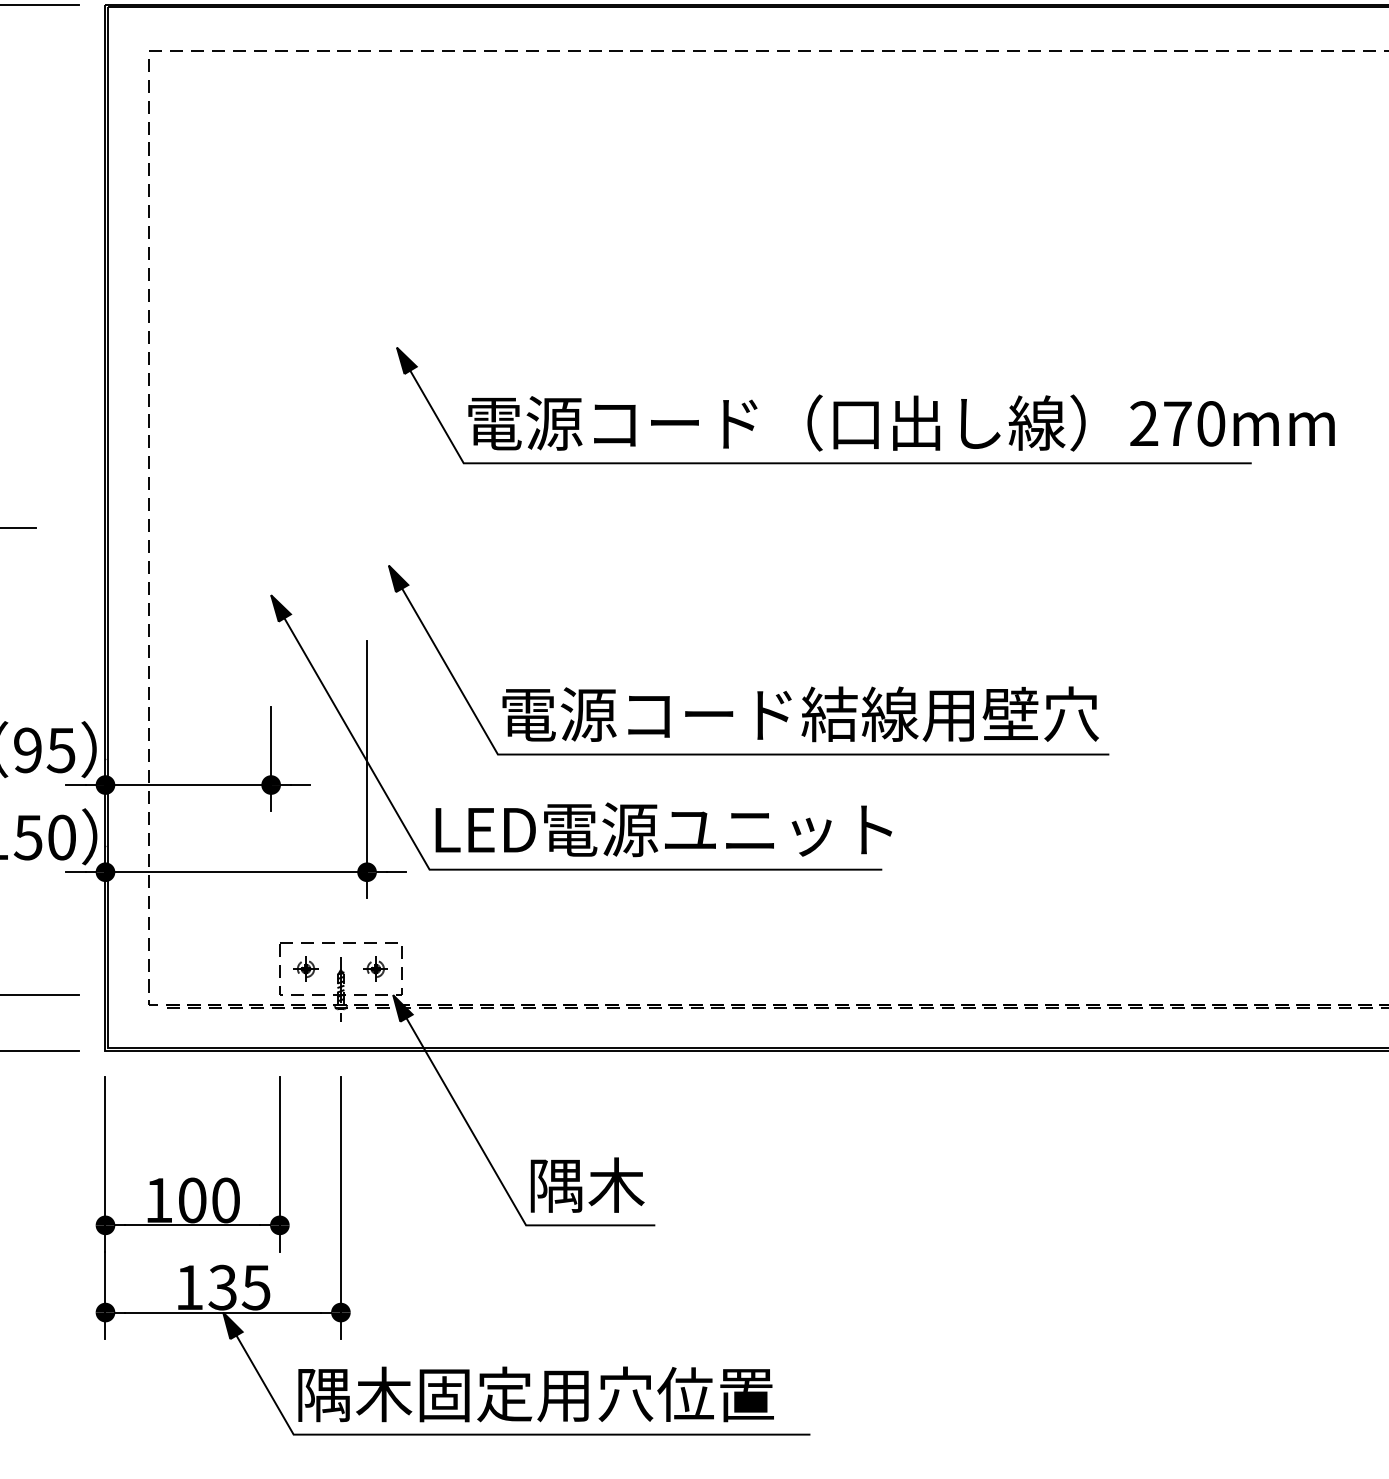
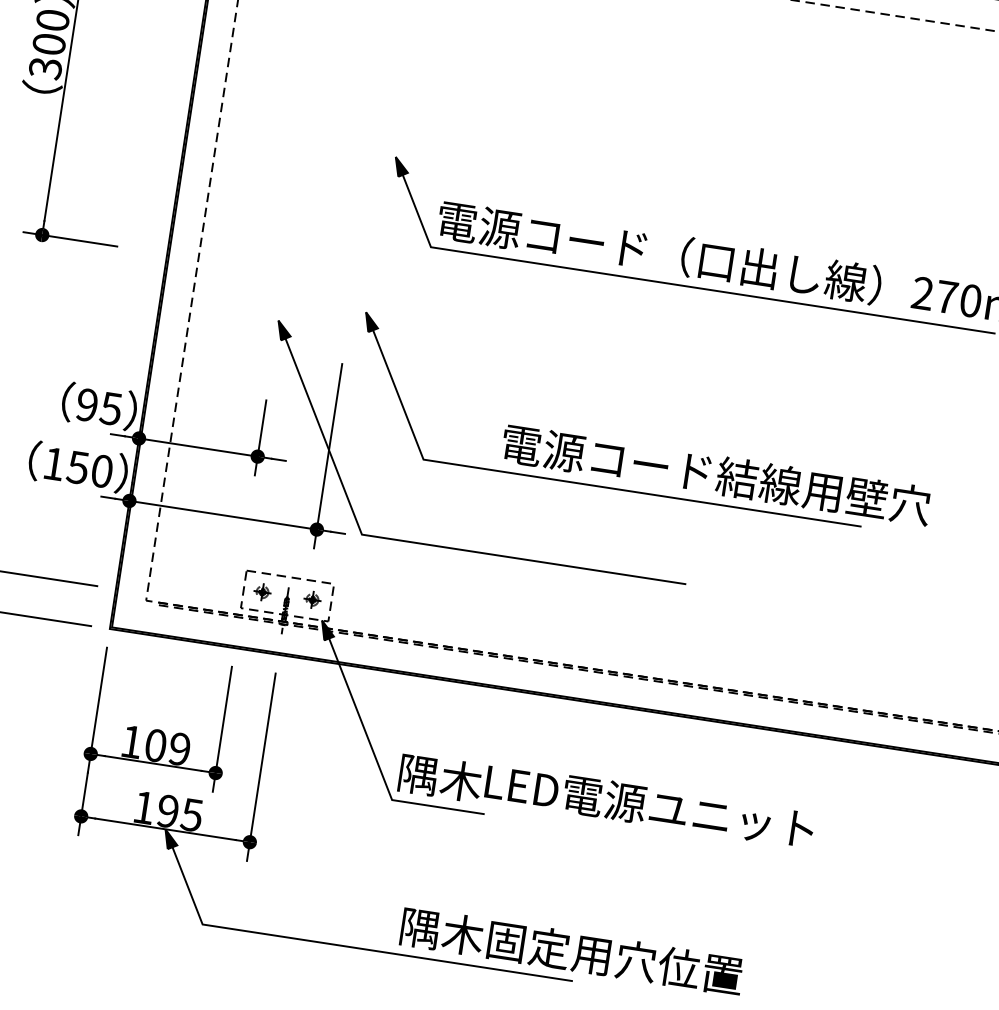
text: (800, 714) -> (716, 475), moved
text: (663, 829) -> (649, 805), moved
text: (225, 1200) -> (179, 749), 100 -> 109
text: (222, 1287) -> (167, 811), 135 -> 195
text: (535, 1394) -> (571, 951), moved

